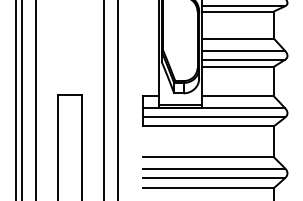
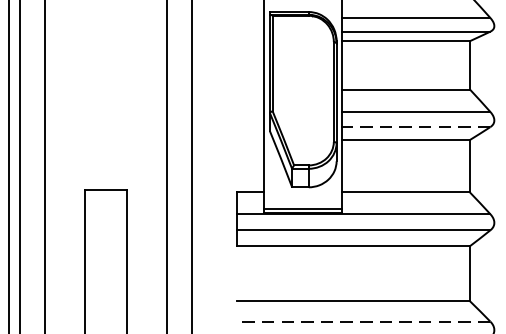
line: (243, 59) -> (415, 126), solid -> dashed
line: (213, 168) -> (362, 321), solid -> dashed

